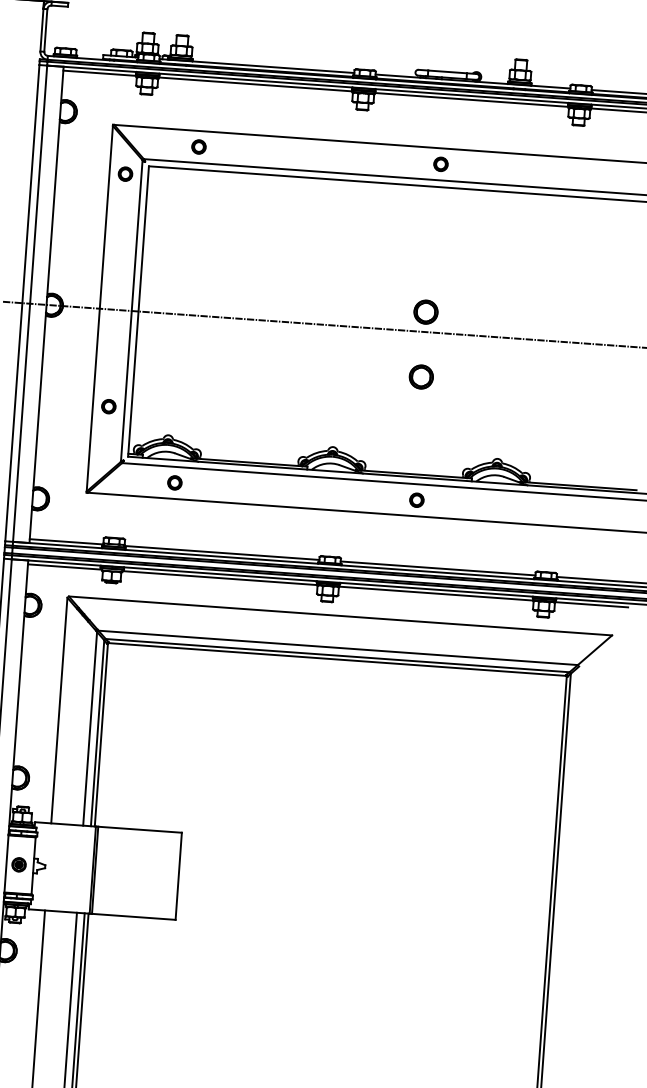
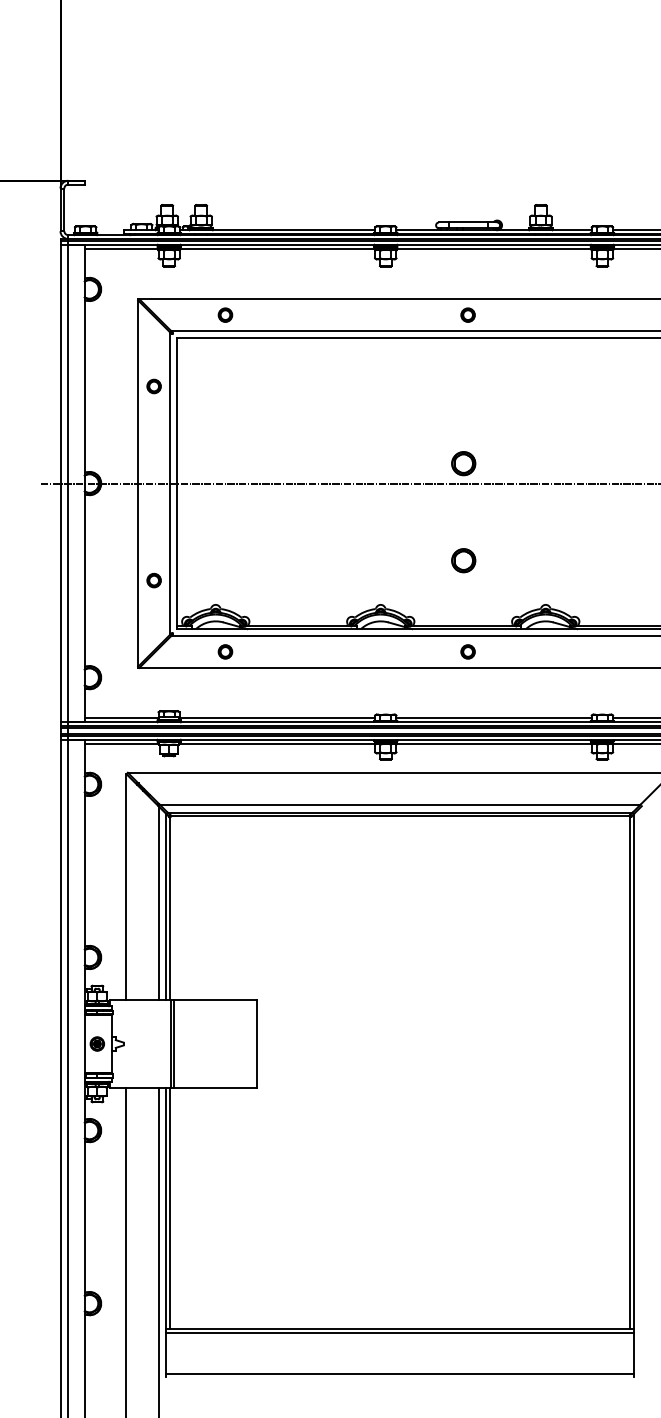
part: (124, 174) -> (153, 386), moved
part: (421, 376) -> (463, 560), moved

